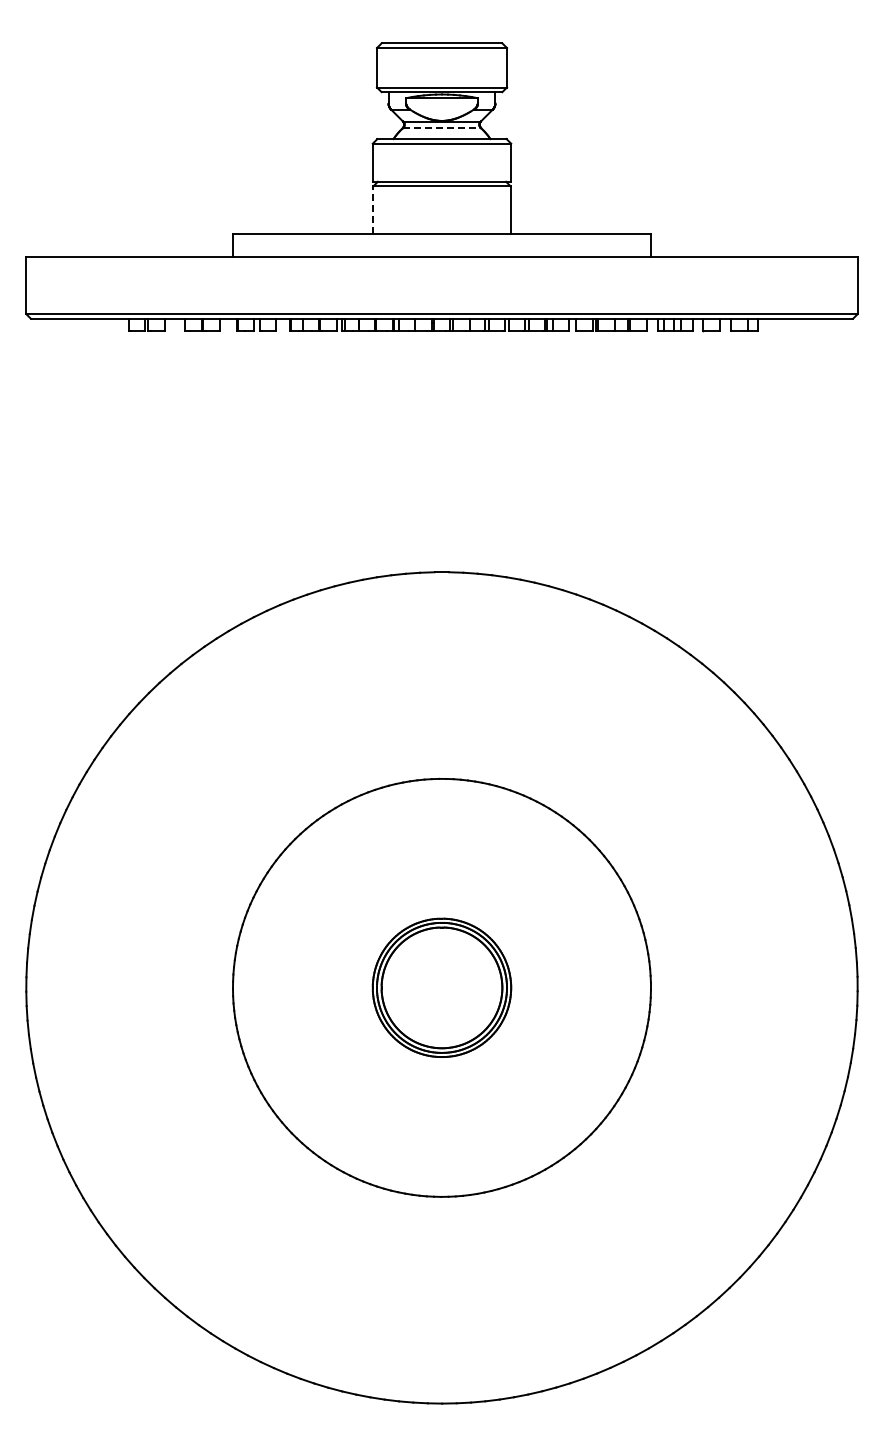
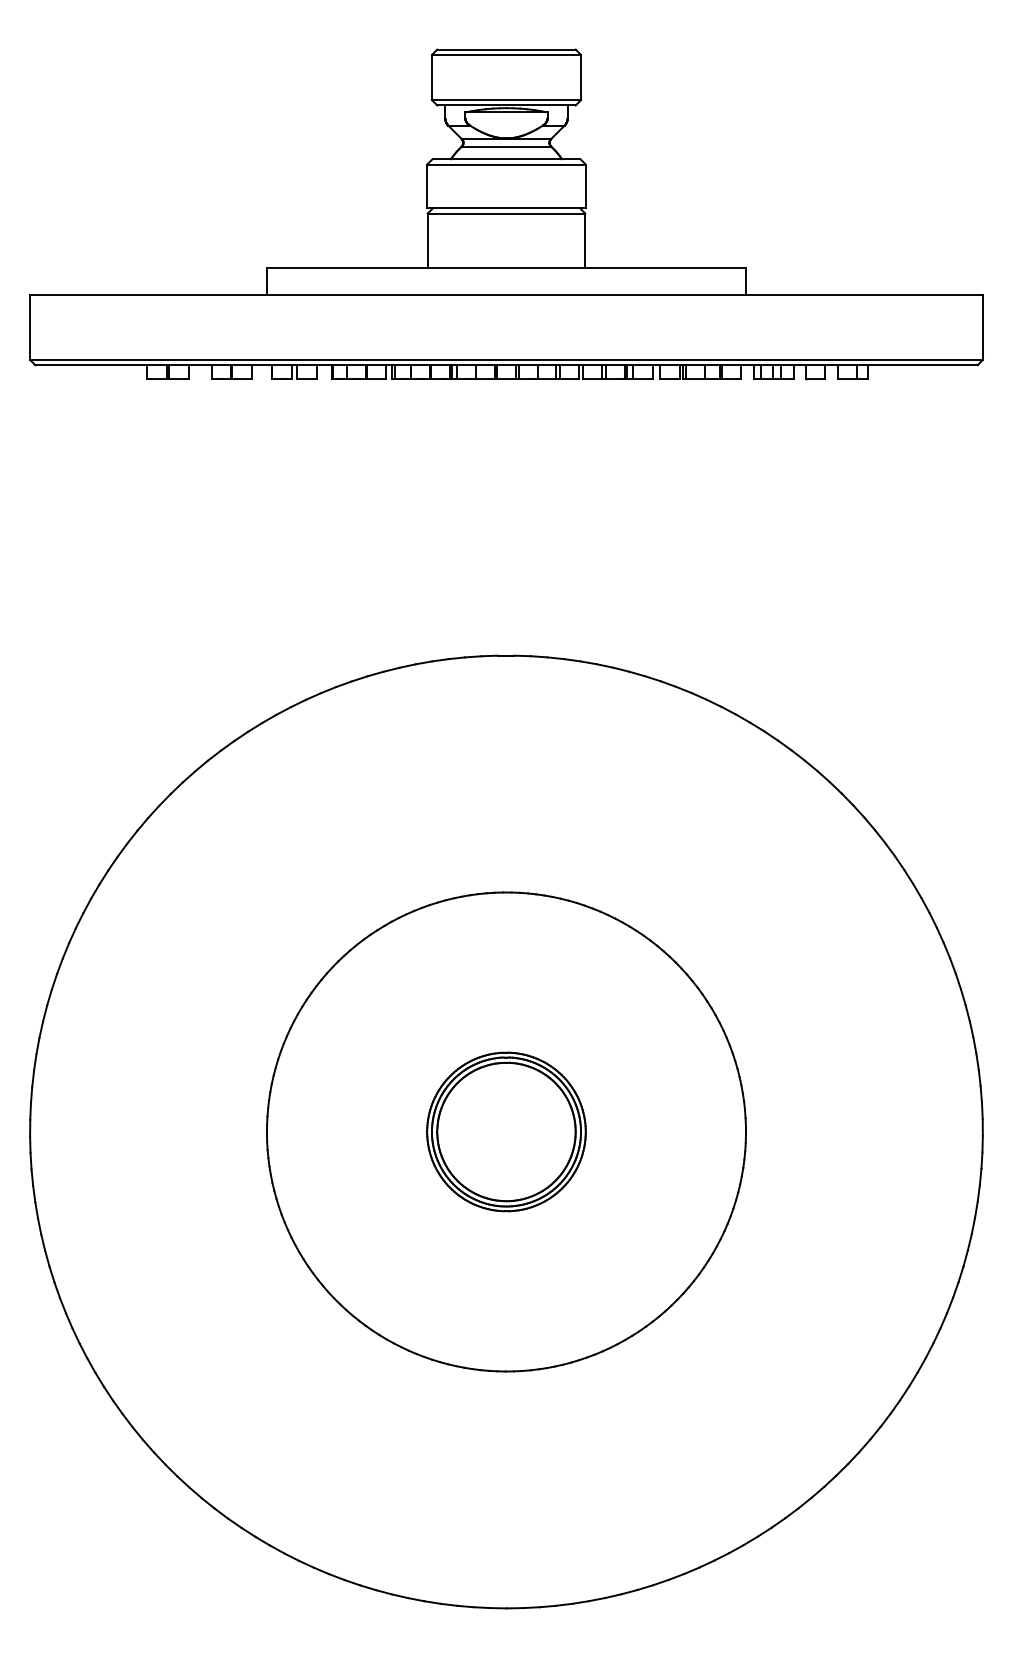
line: (442, 128) -> (507, 147), dashed -> solid
line: (373, 210) -> (427, 241), dashed -> solid

